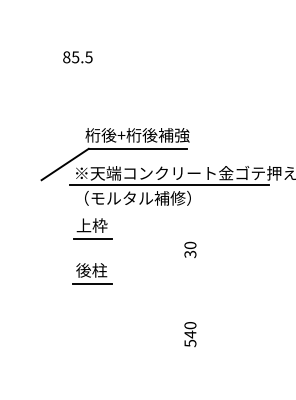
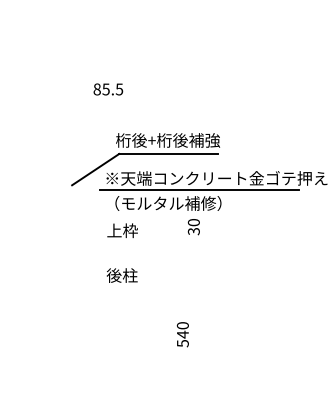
text: (78, 57) -> (108, 89), moved
line: (93, 239) -> (123, 244), removed
text: (190, 250) -> (193, 227), moved
line: (92, 284) -> (122, 289), removed
text: (190, 334) -> (182, 334), moved

